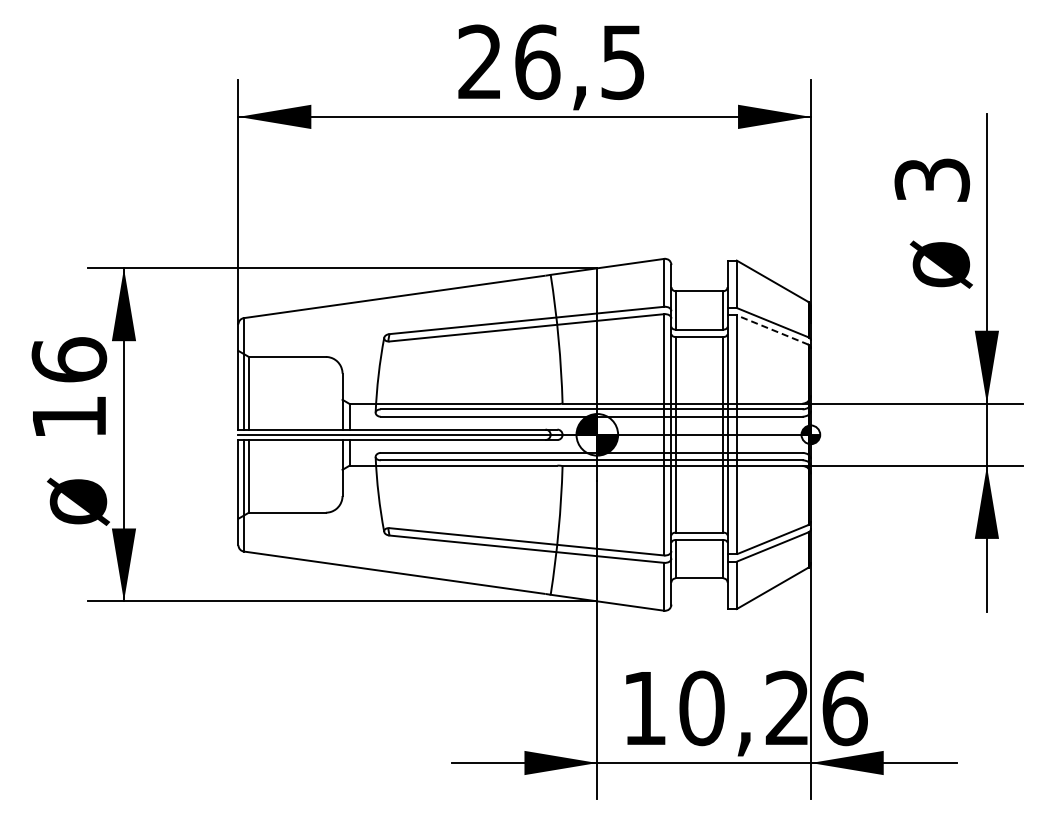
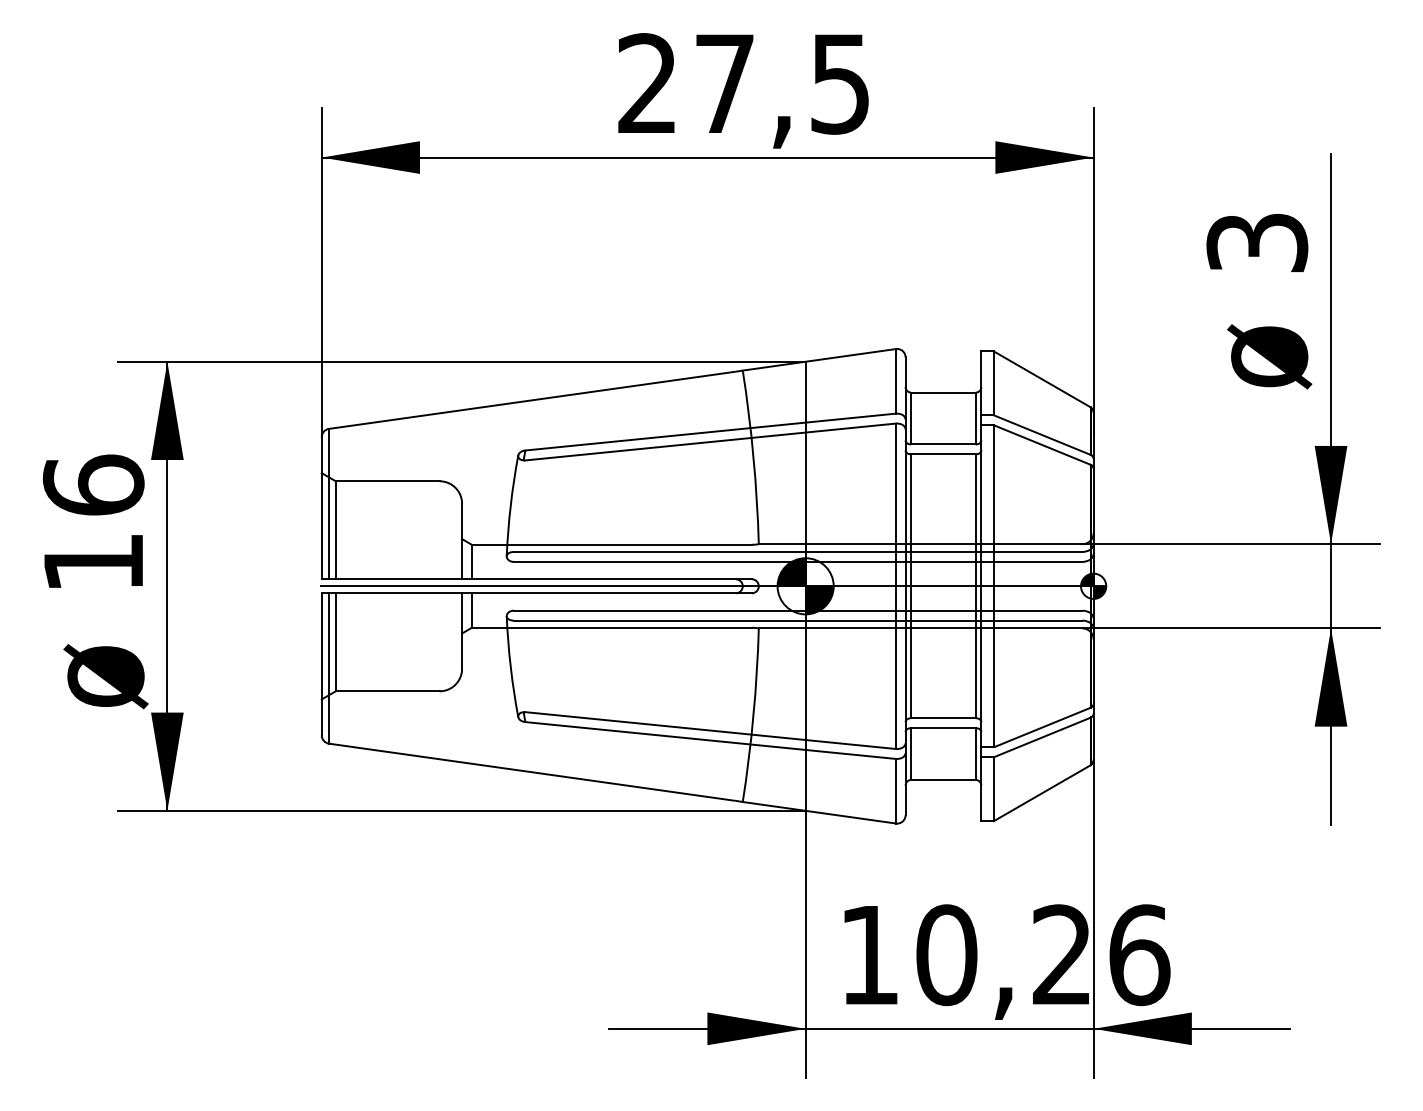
text: (537, 62) -> (724, 84), 26,5 -> 27,5
line: (772, 330) -> (1041, 445), dashed -> solid

